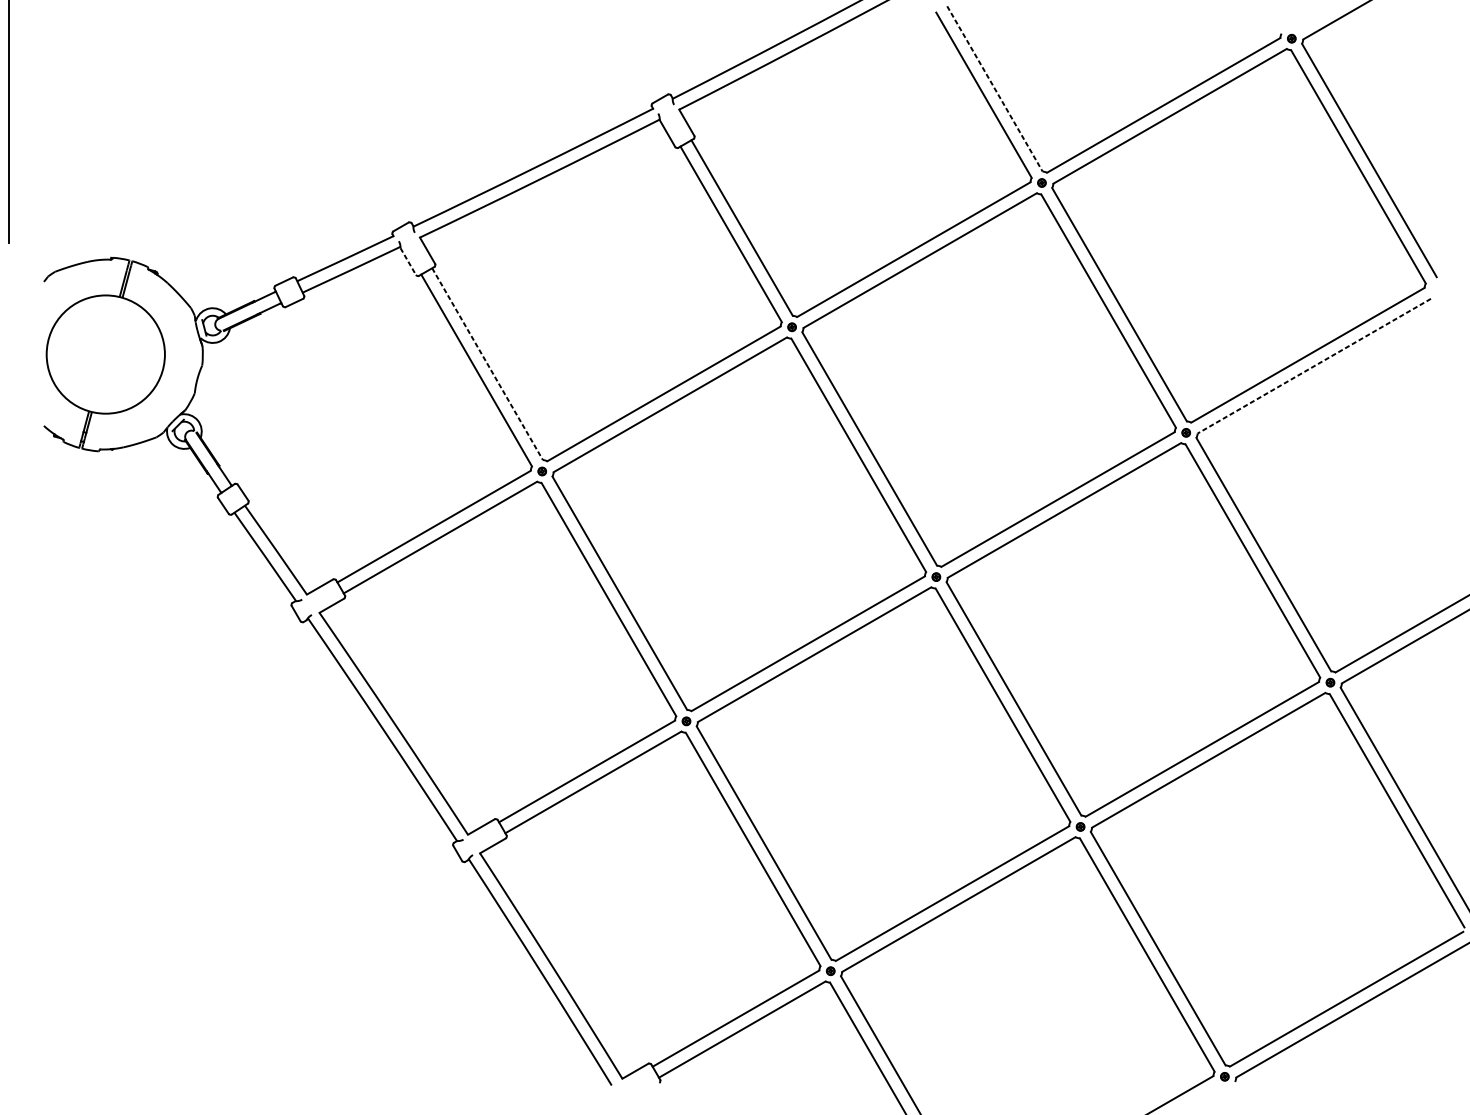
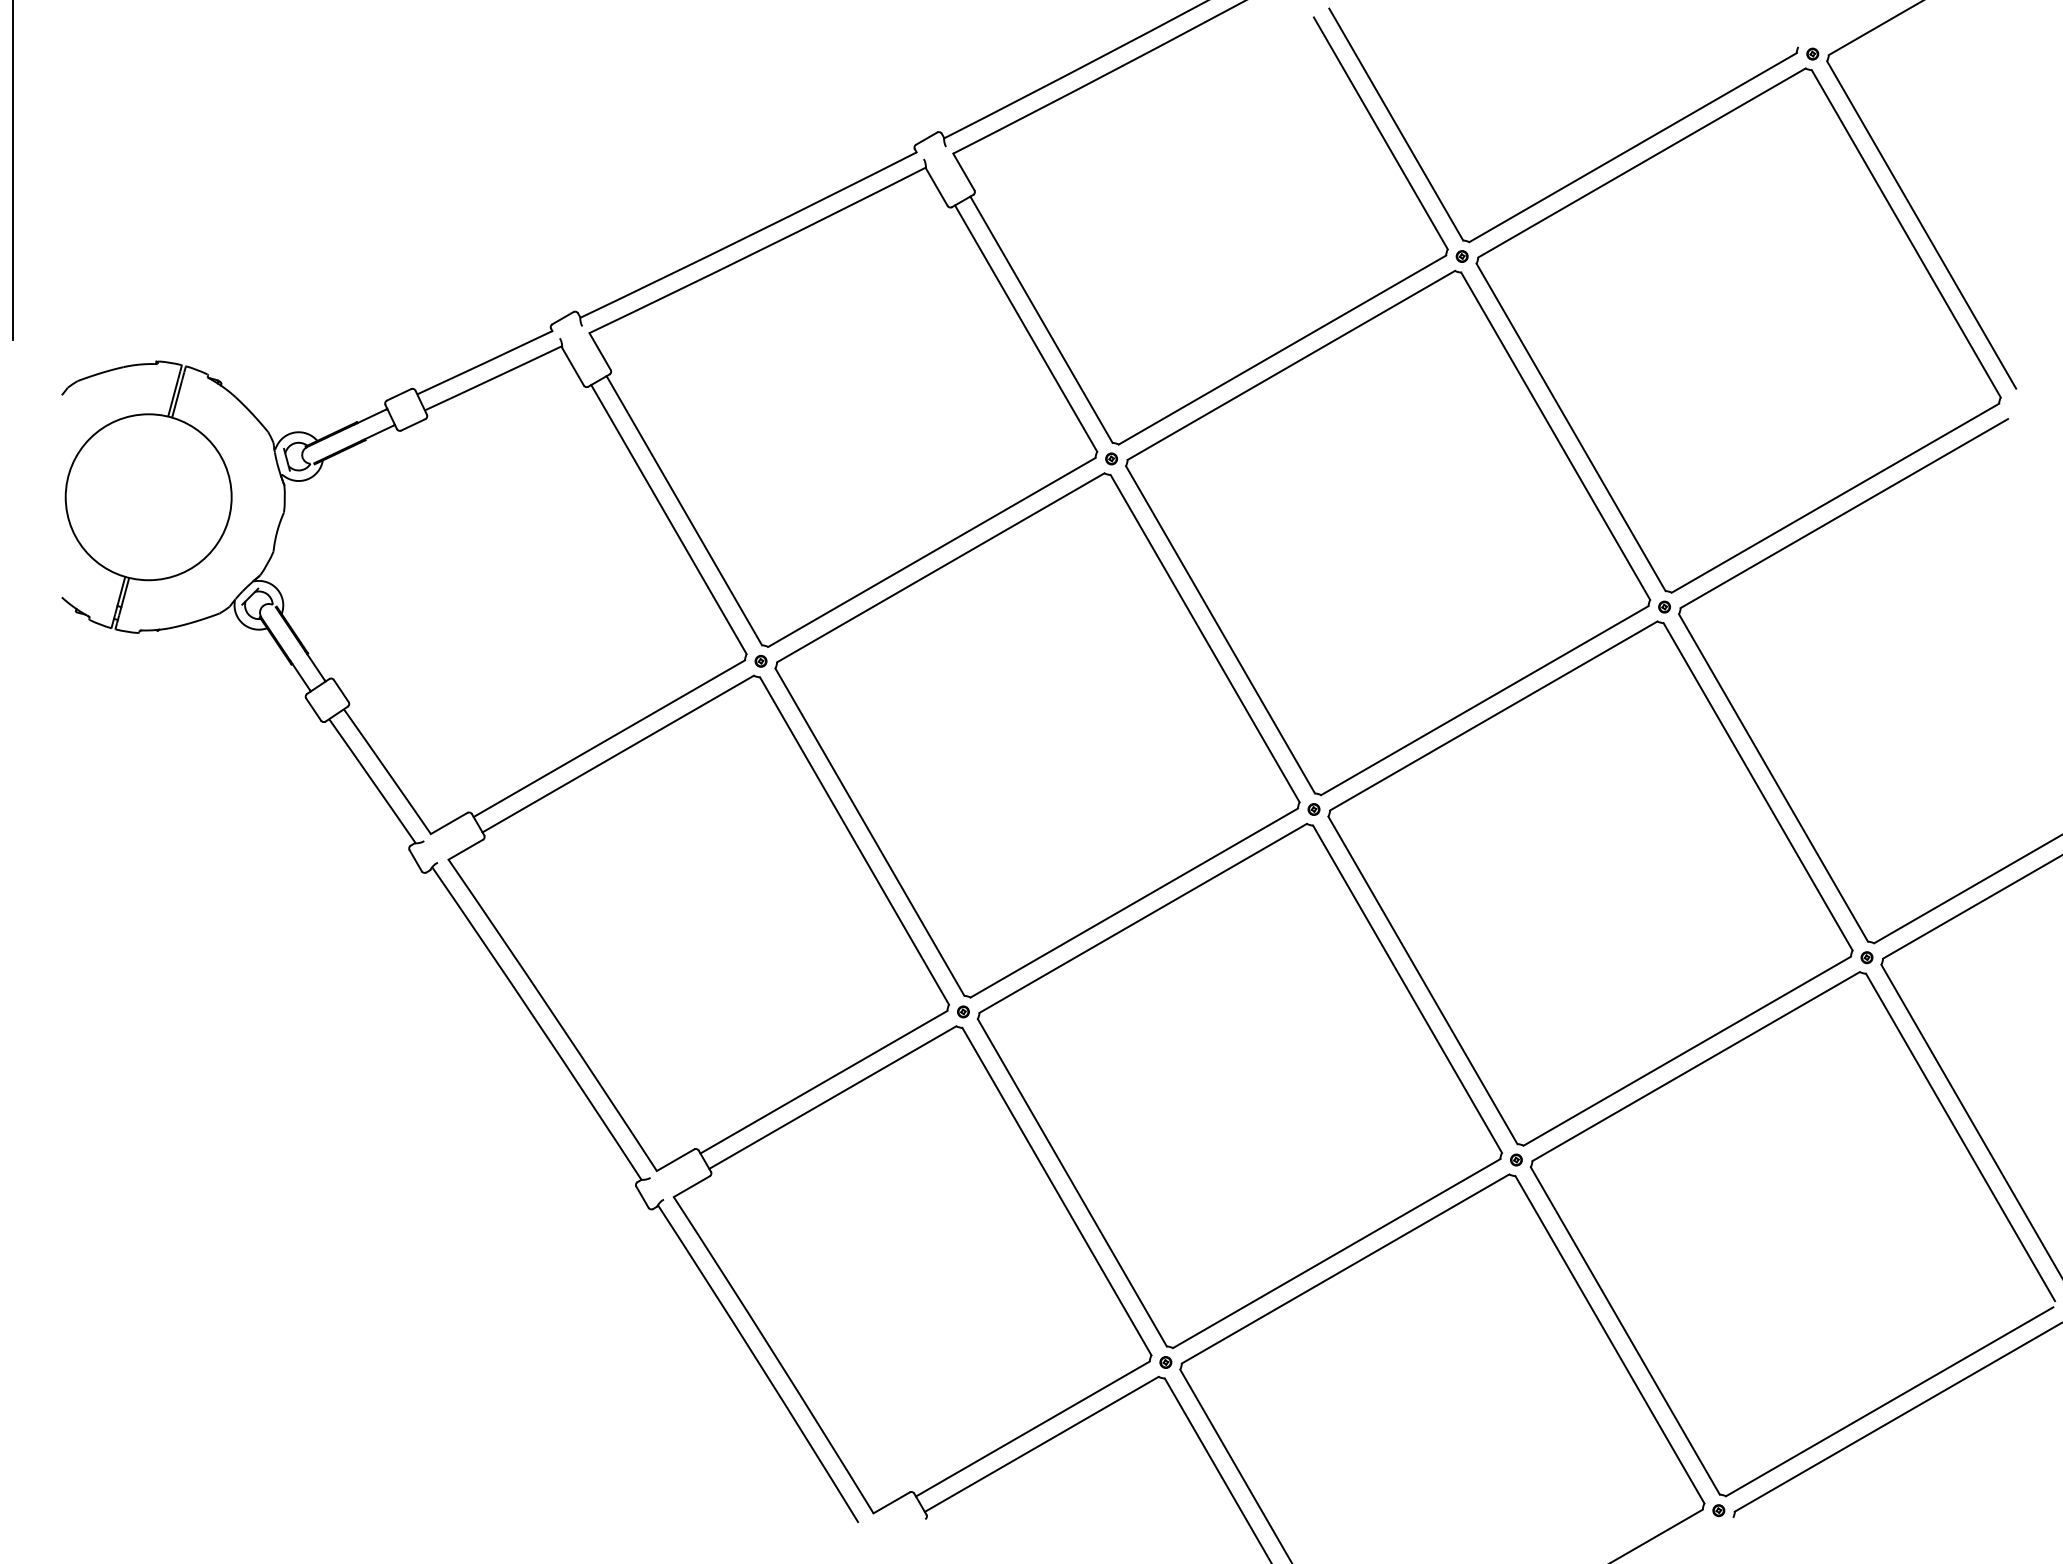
line: (995, 88) -> (1396, 124), dashed -> solid
line: (408, 261) -> (573, 366), dashed -> solid
line: (487, 364) -> (684, 511), dashed -> solid
line: (1314, 366) -> (1844, 513), dashed -> solid

